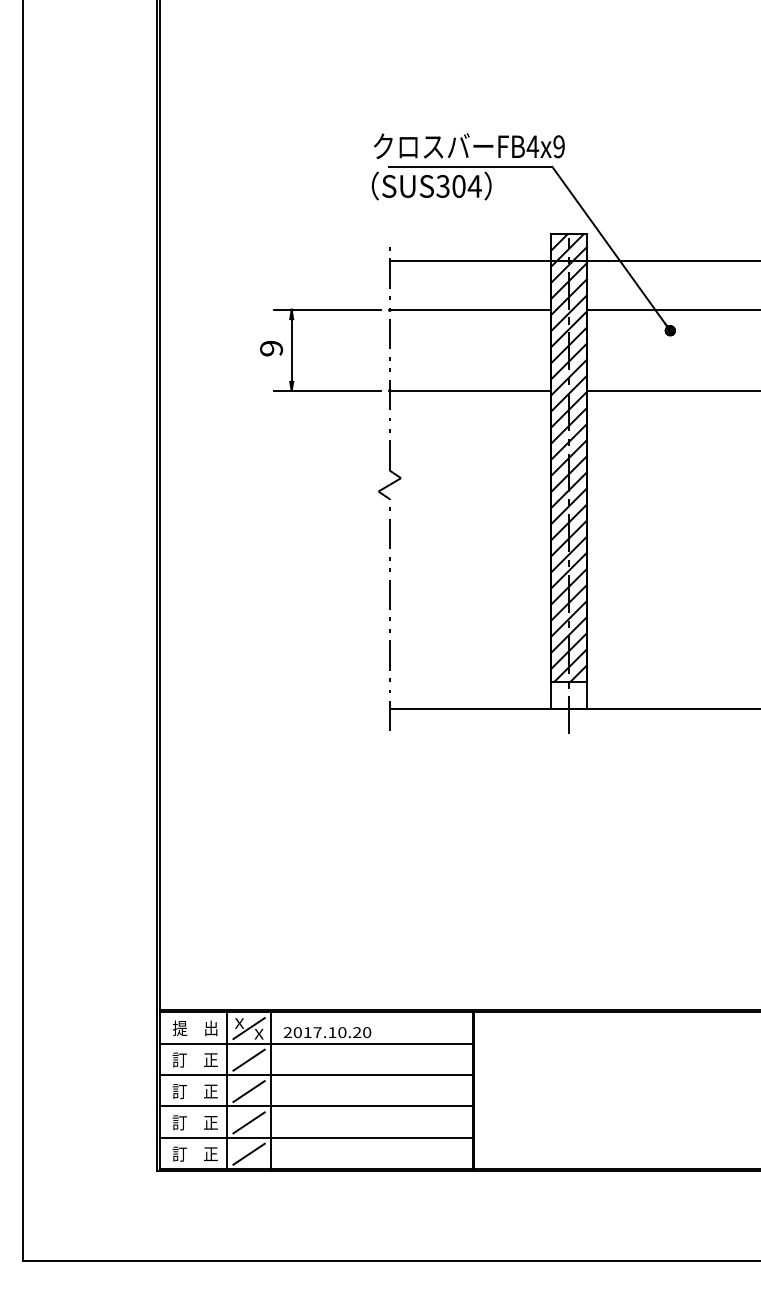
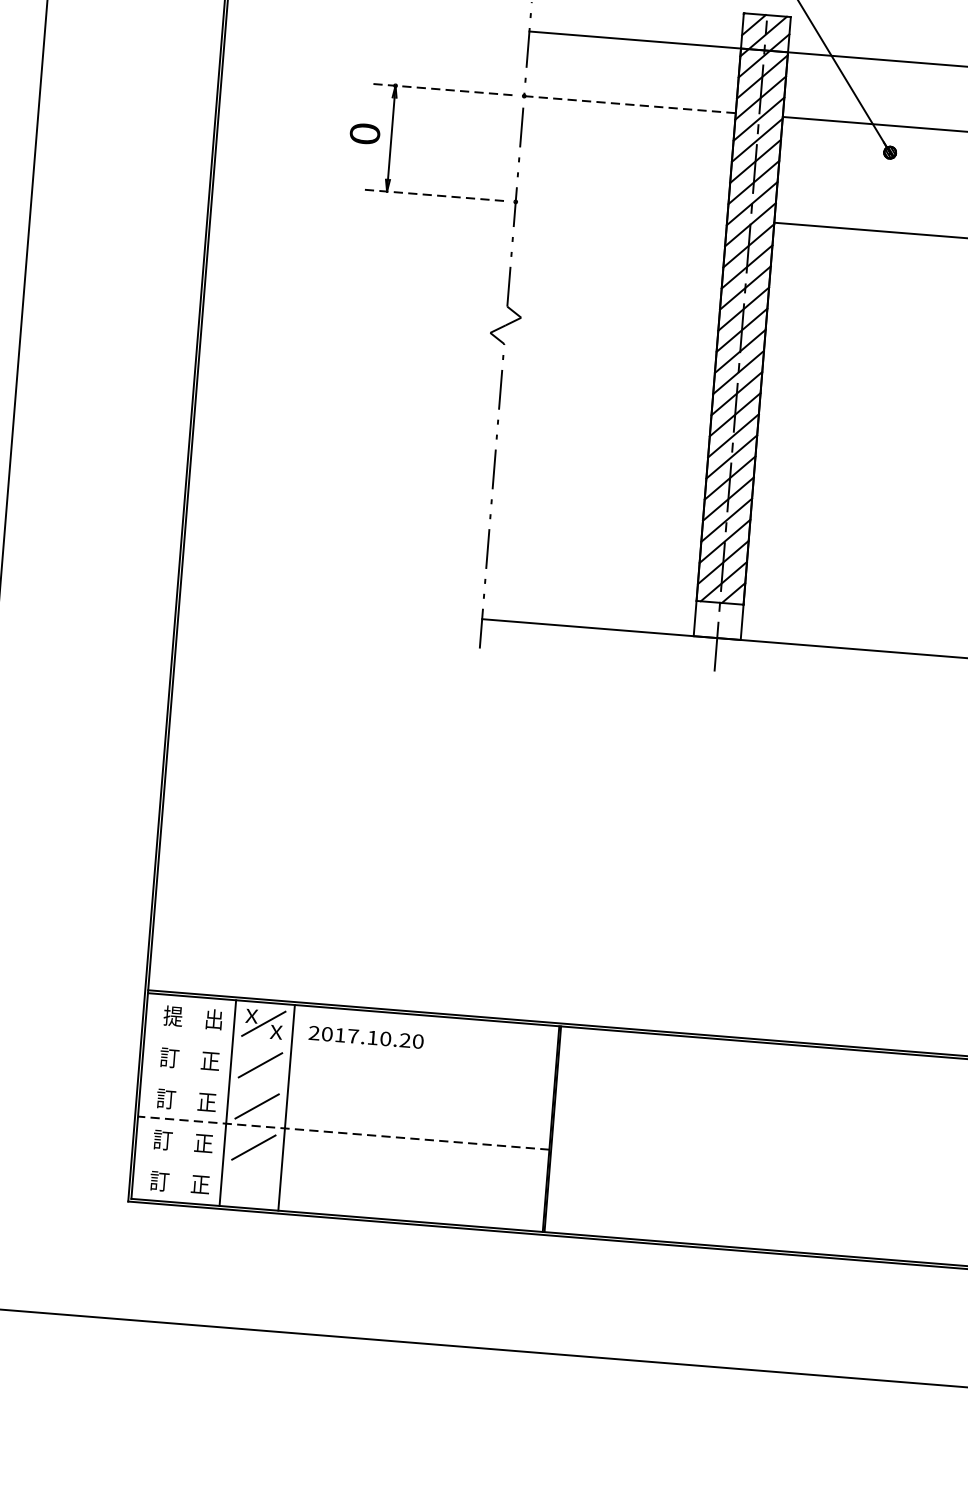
line: (327, 310) -> (442, 89), solid -> dashed
line: (470, 310) -> (630, 105), solid -> dashed
text: (271, 348) -> (364, 133), 9 -> 0
line: (327, 390) -> (434, 194), solid -> dashed
line: (470, 390) -> (621, 210), removed
line: (316, 1043) -> (350, 1050), removed
line: (316, 1075) -> (347, 1092), removed
line: (316, 1106) -> (344, 1133), solid -> dashed
line: (316, 1137) -> (340, 1173), removed
line: (248, 1153) -> (249, 1187), removed

